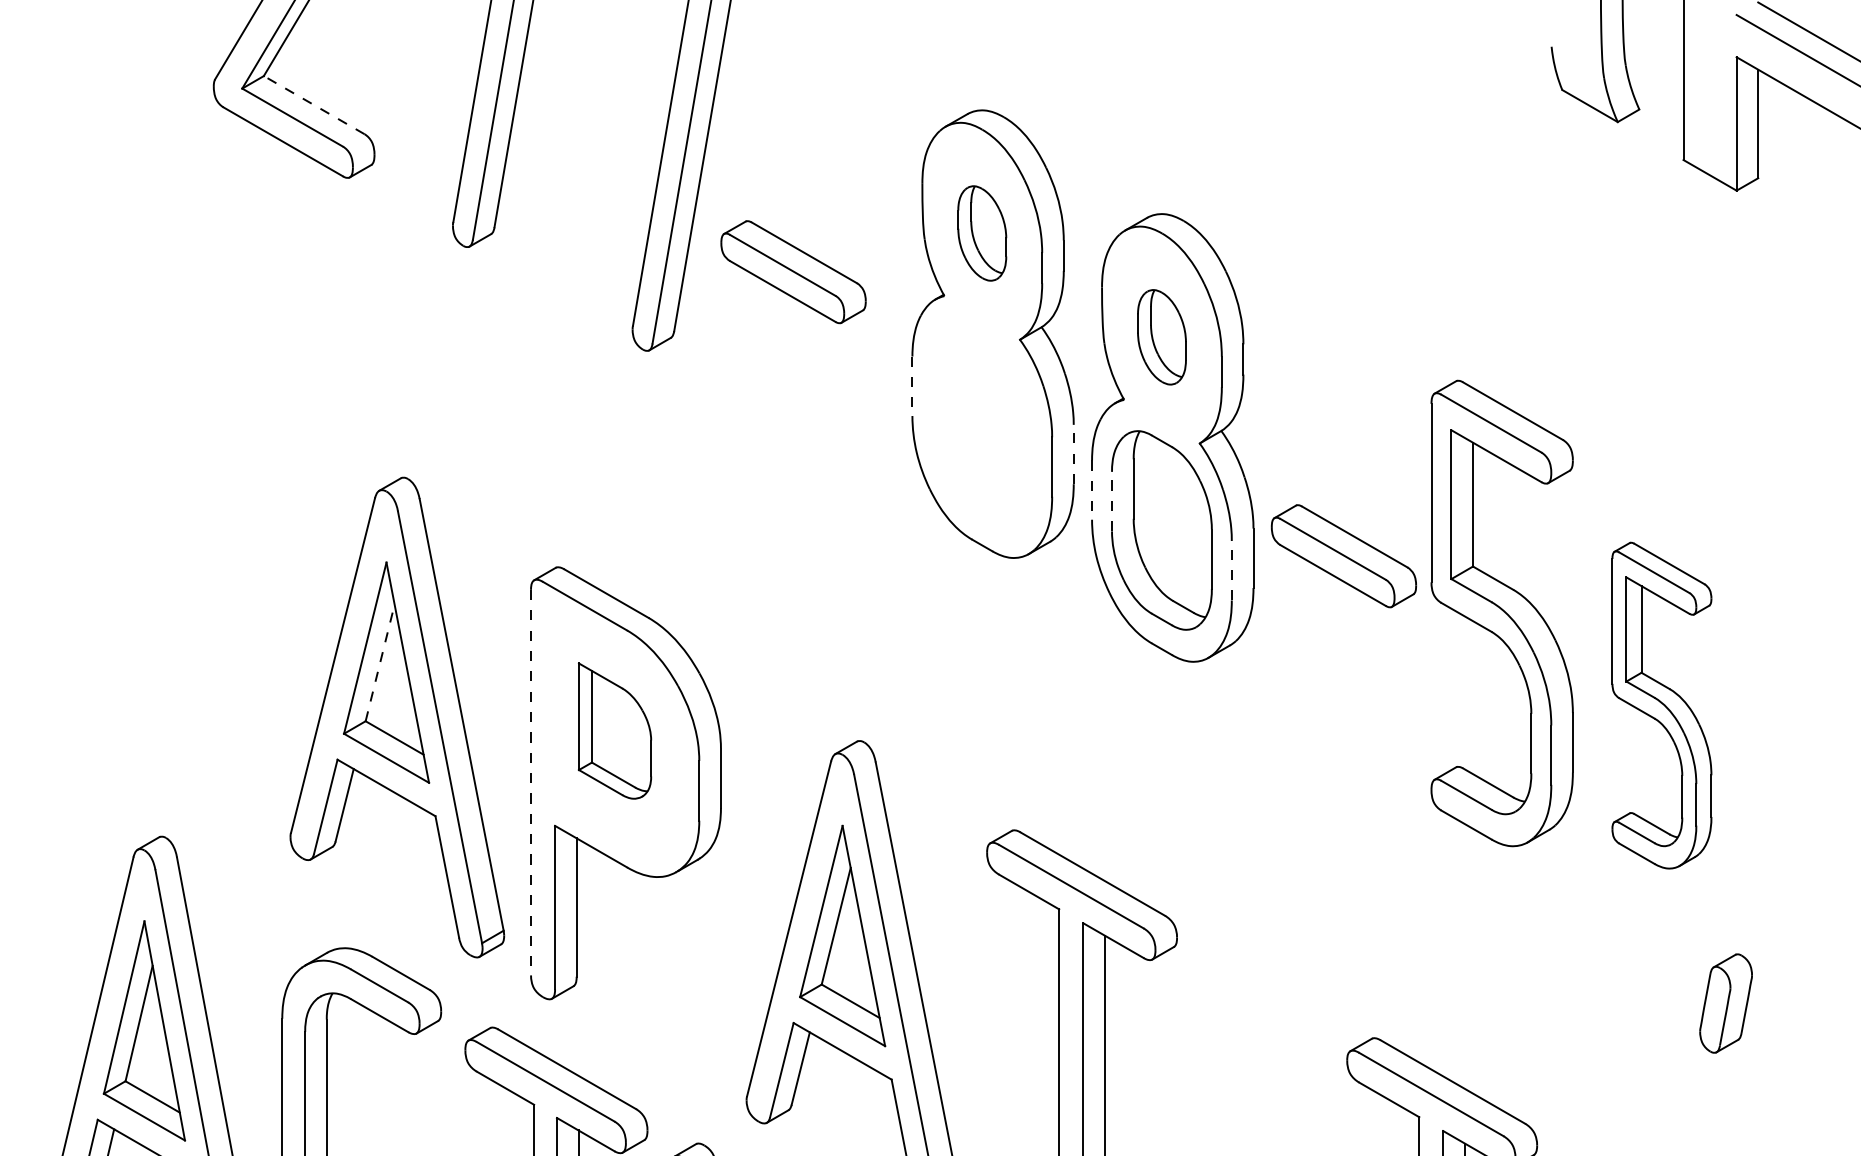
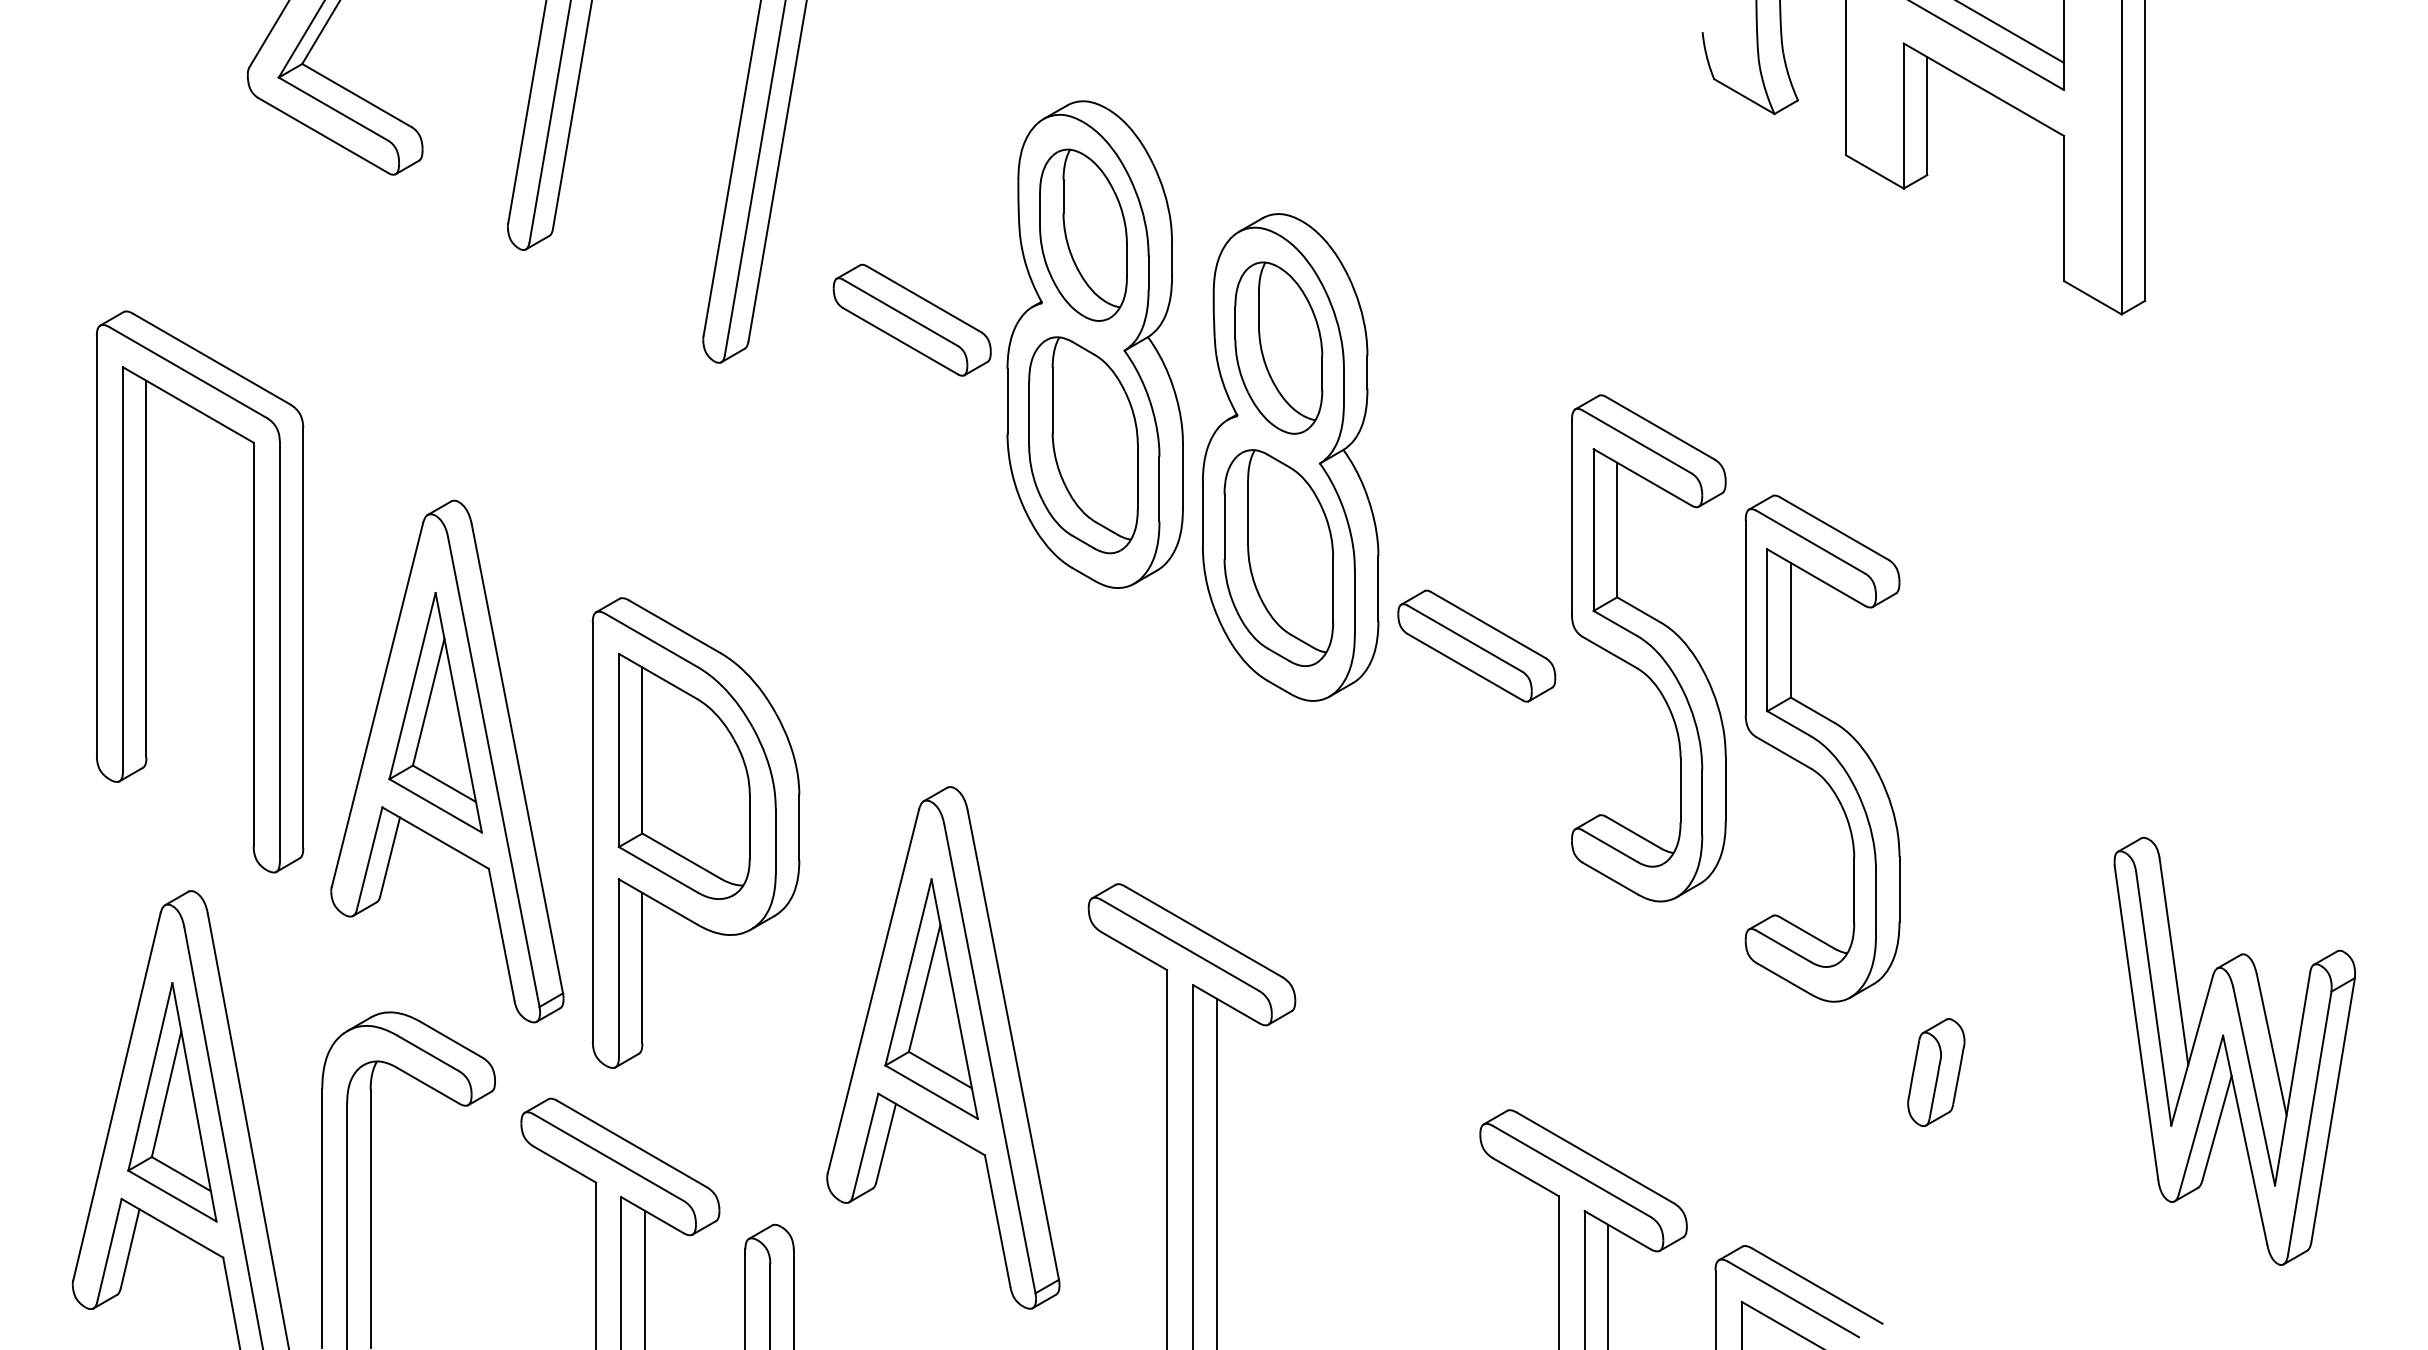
line: (313, 105) -> (356, 95), dashed -> solid
part: (982, 232) -> (1083, 234), size x1.67
part: (792, 271) -> (911, 319), moved
part: (1161, 336) -> (1278, 347), size x1.67
line: (912, 386) -> (1007, 401), dashed -> solid
part: (982, 426) -> (1083, 445), added
line: (1073, 454) -> (1182, 475), dashed -> solid
line: (1091, 490) -> (1202, 514), dashed -> solid
line: (1111, 501) -> (1224, 526), dashed -> solid
part: (1343, 555) -> (1476, 645), moved
part: (219, 561) -> (253, 591), added
line: (1231, 570) -> (1354, 601), dashed -> solid
line: (379, 662) -> (428, 701), dashed -> solid
part: (1661, 705) -> (1822, 748), size x1.43
part: (614, 730) -> (683, 775), size x1.67
line: (530, 782) -> (592, 832), dashed -> solid
part: (1726, 1003) -> (1936, 1072), moved

